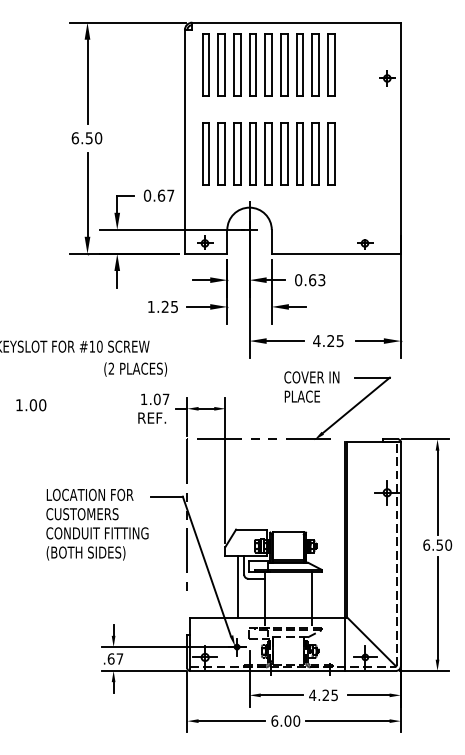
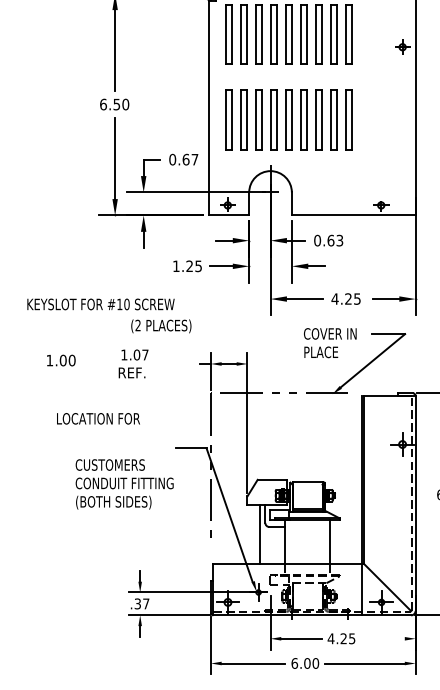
text: (153, 408) -> (133, 363), moved
text: (89, 494) -> (97, 418), moved
text: (110, 658) -> (137, 603), .67 -> .37
line: (368, 695) -> (384, 638), removed

